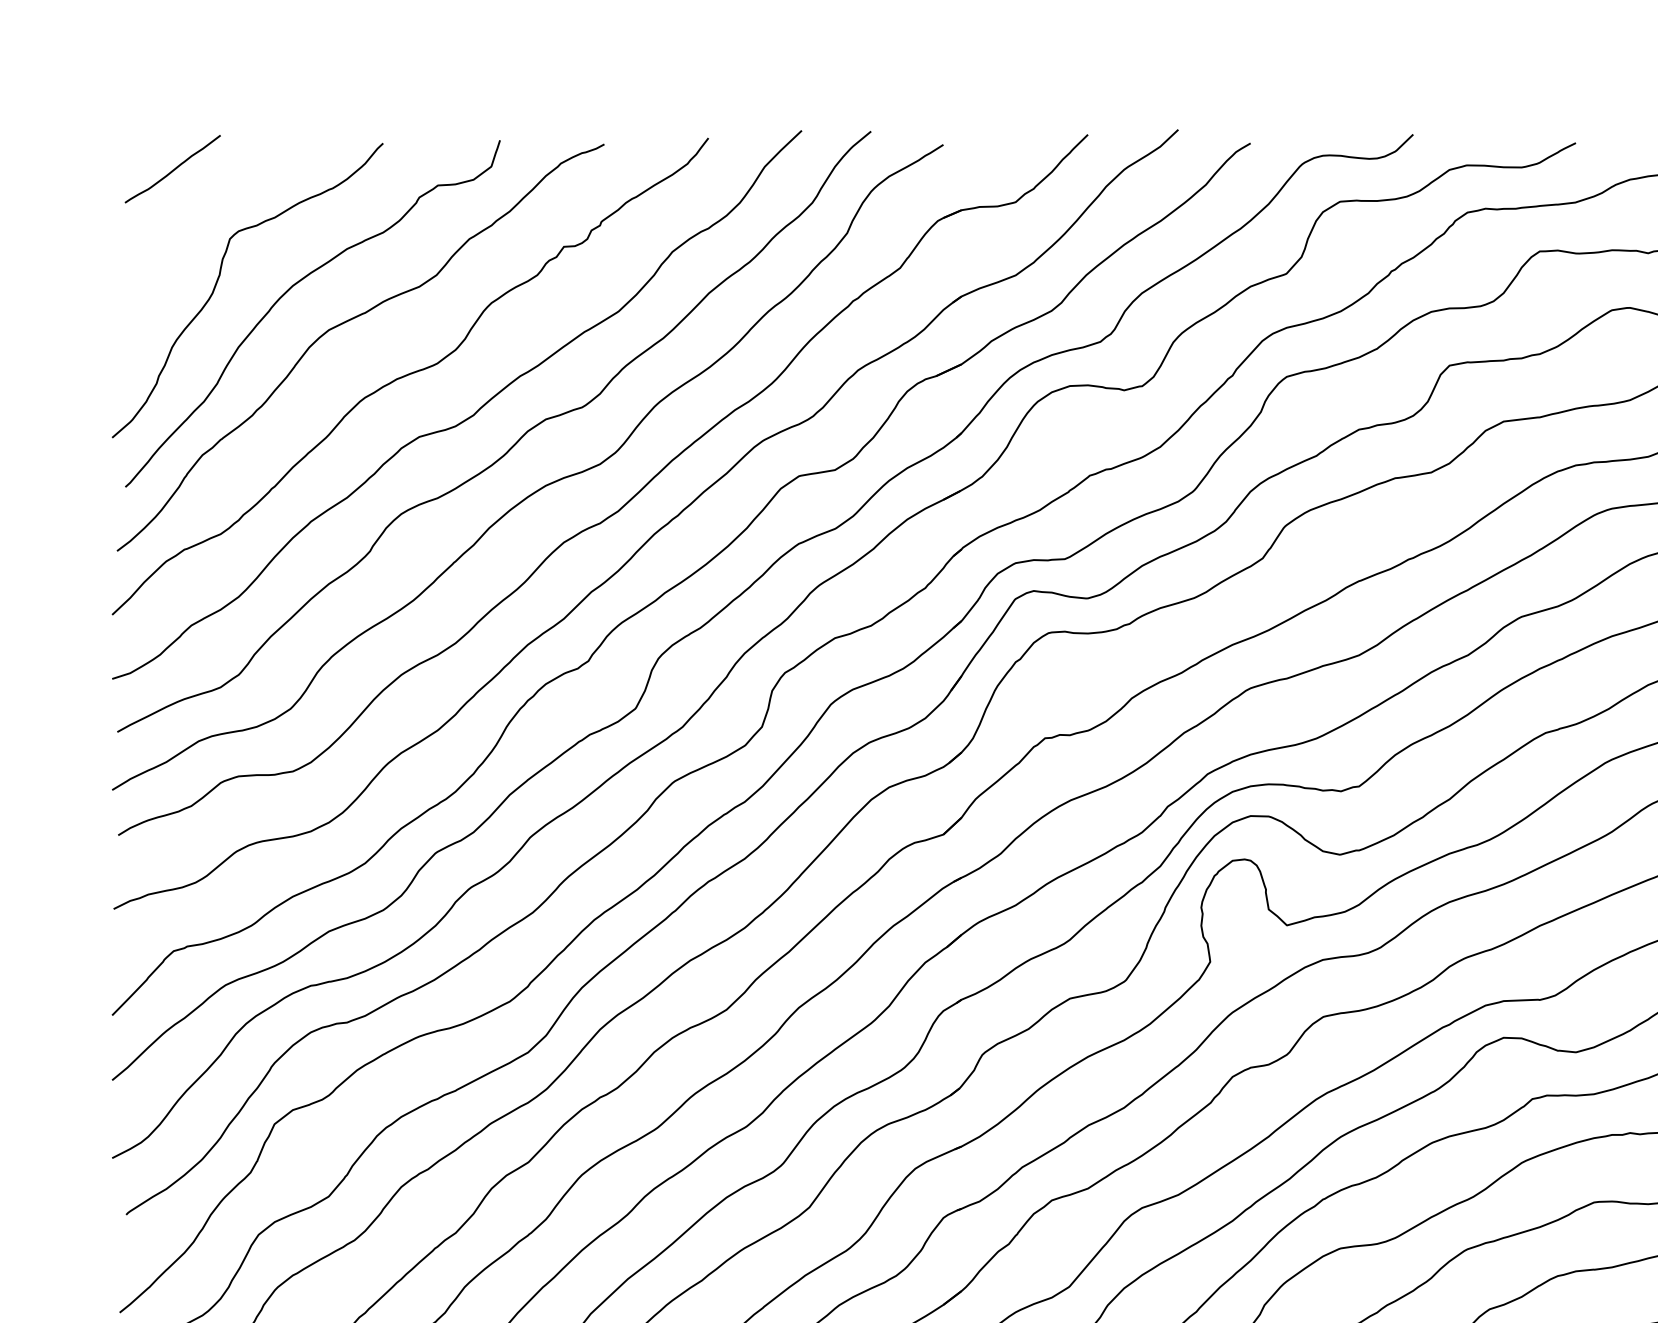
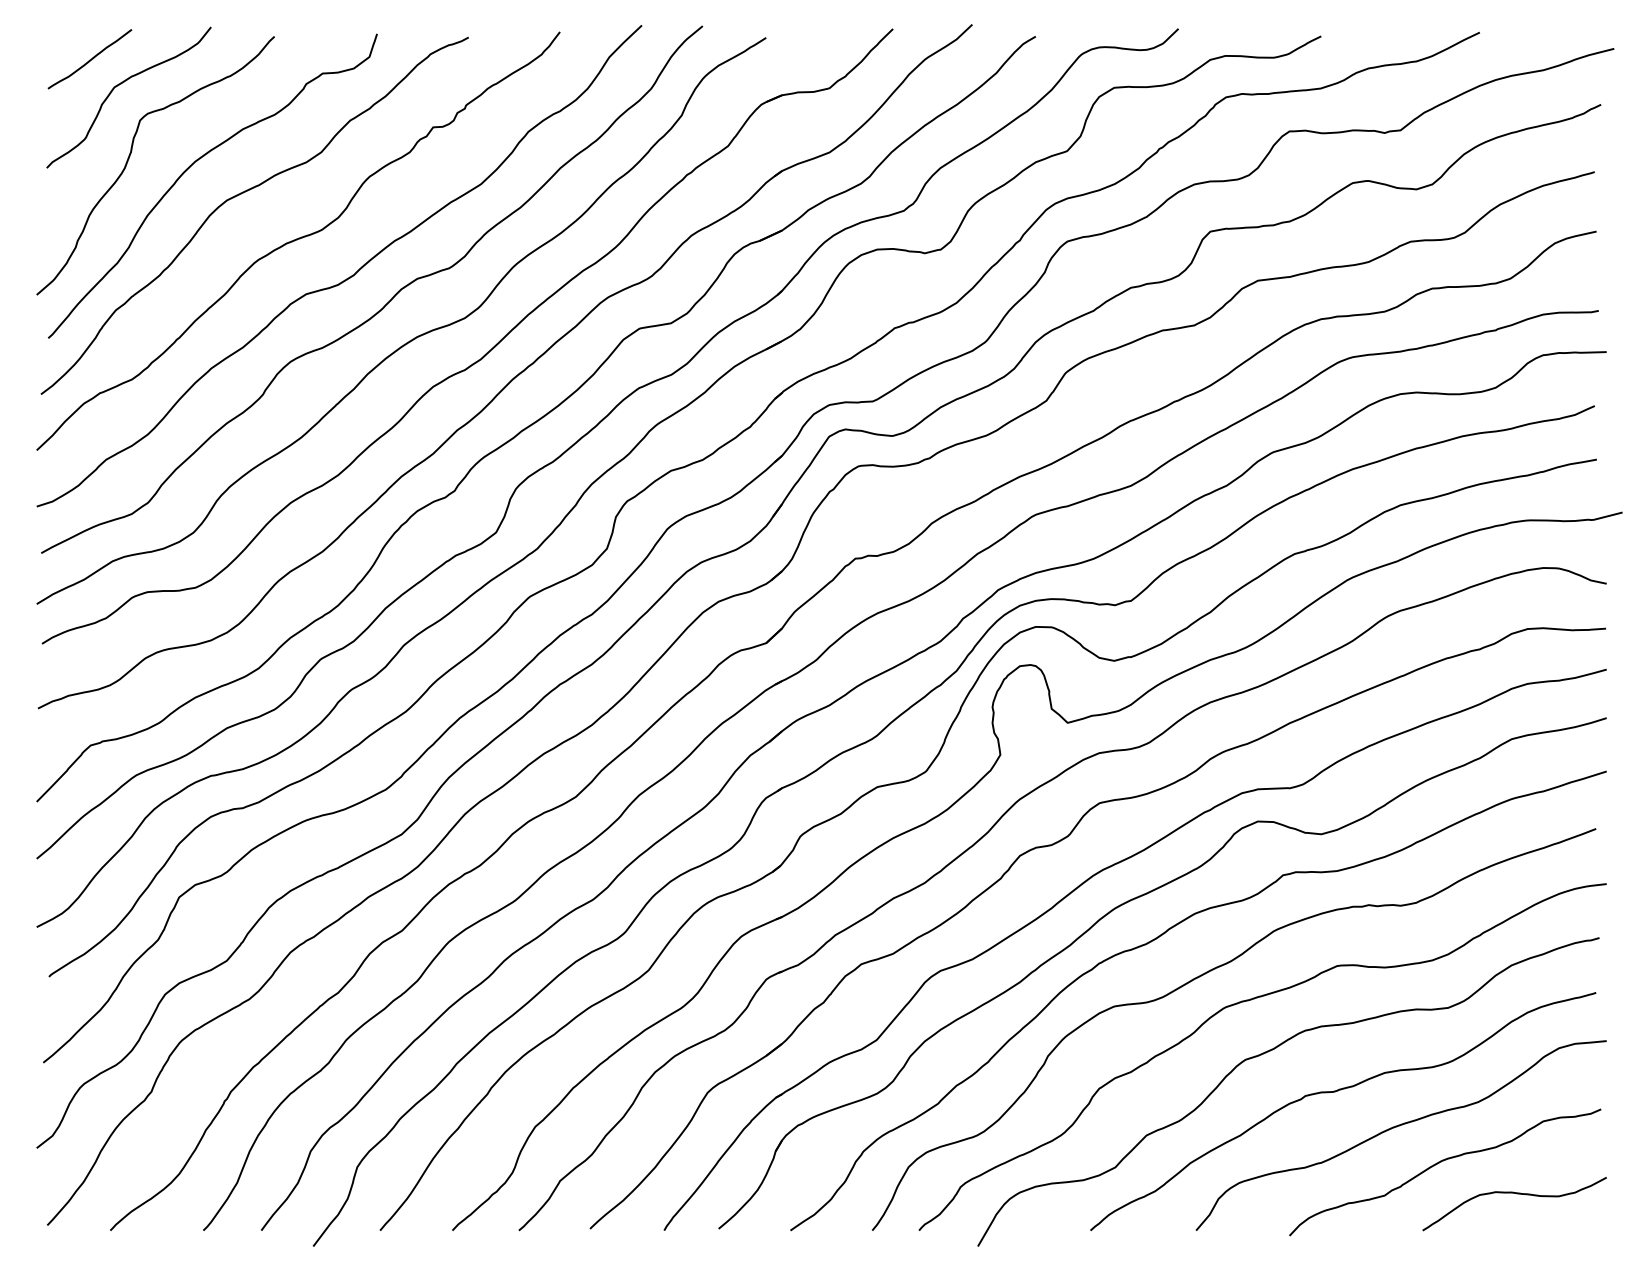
curve: (208, 197) -> (121, 84), added

